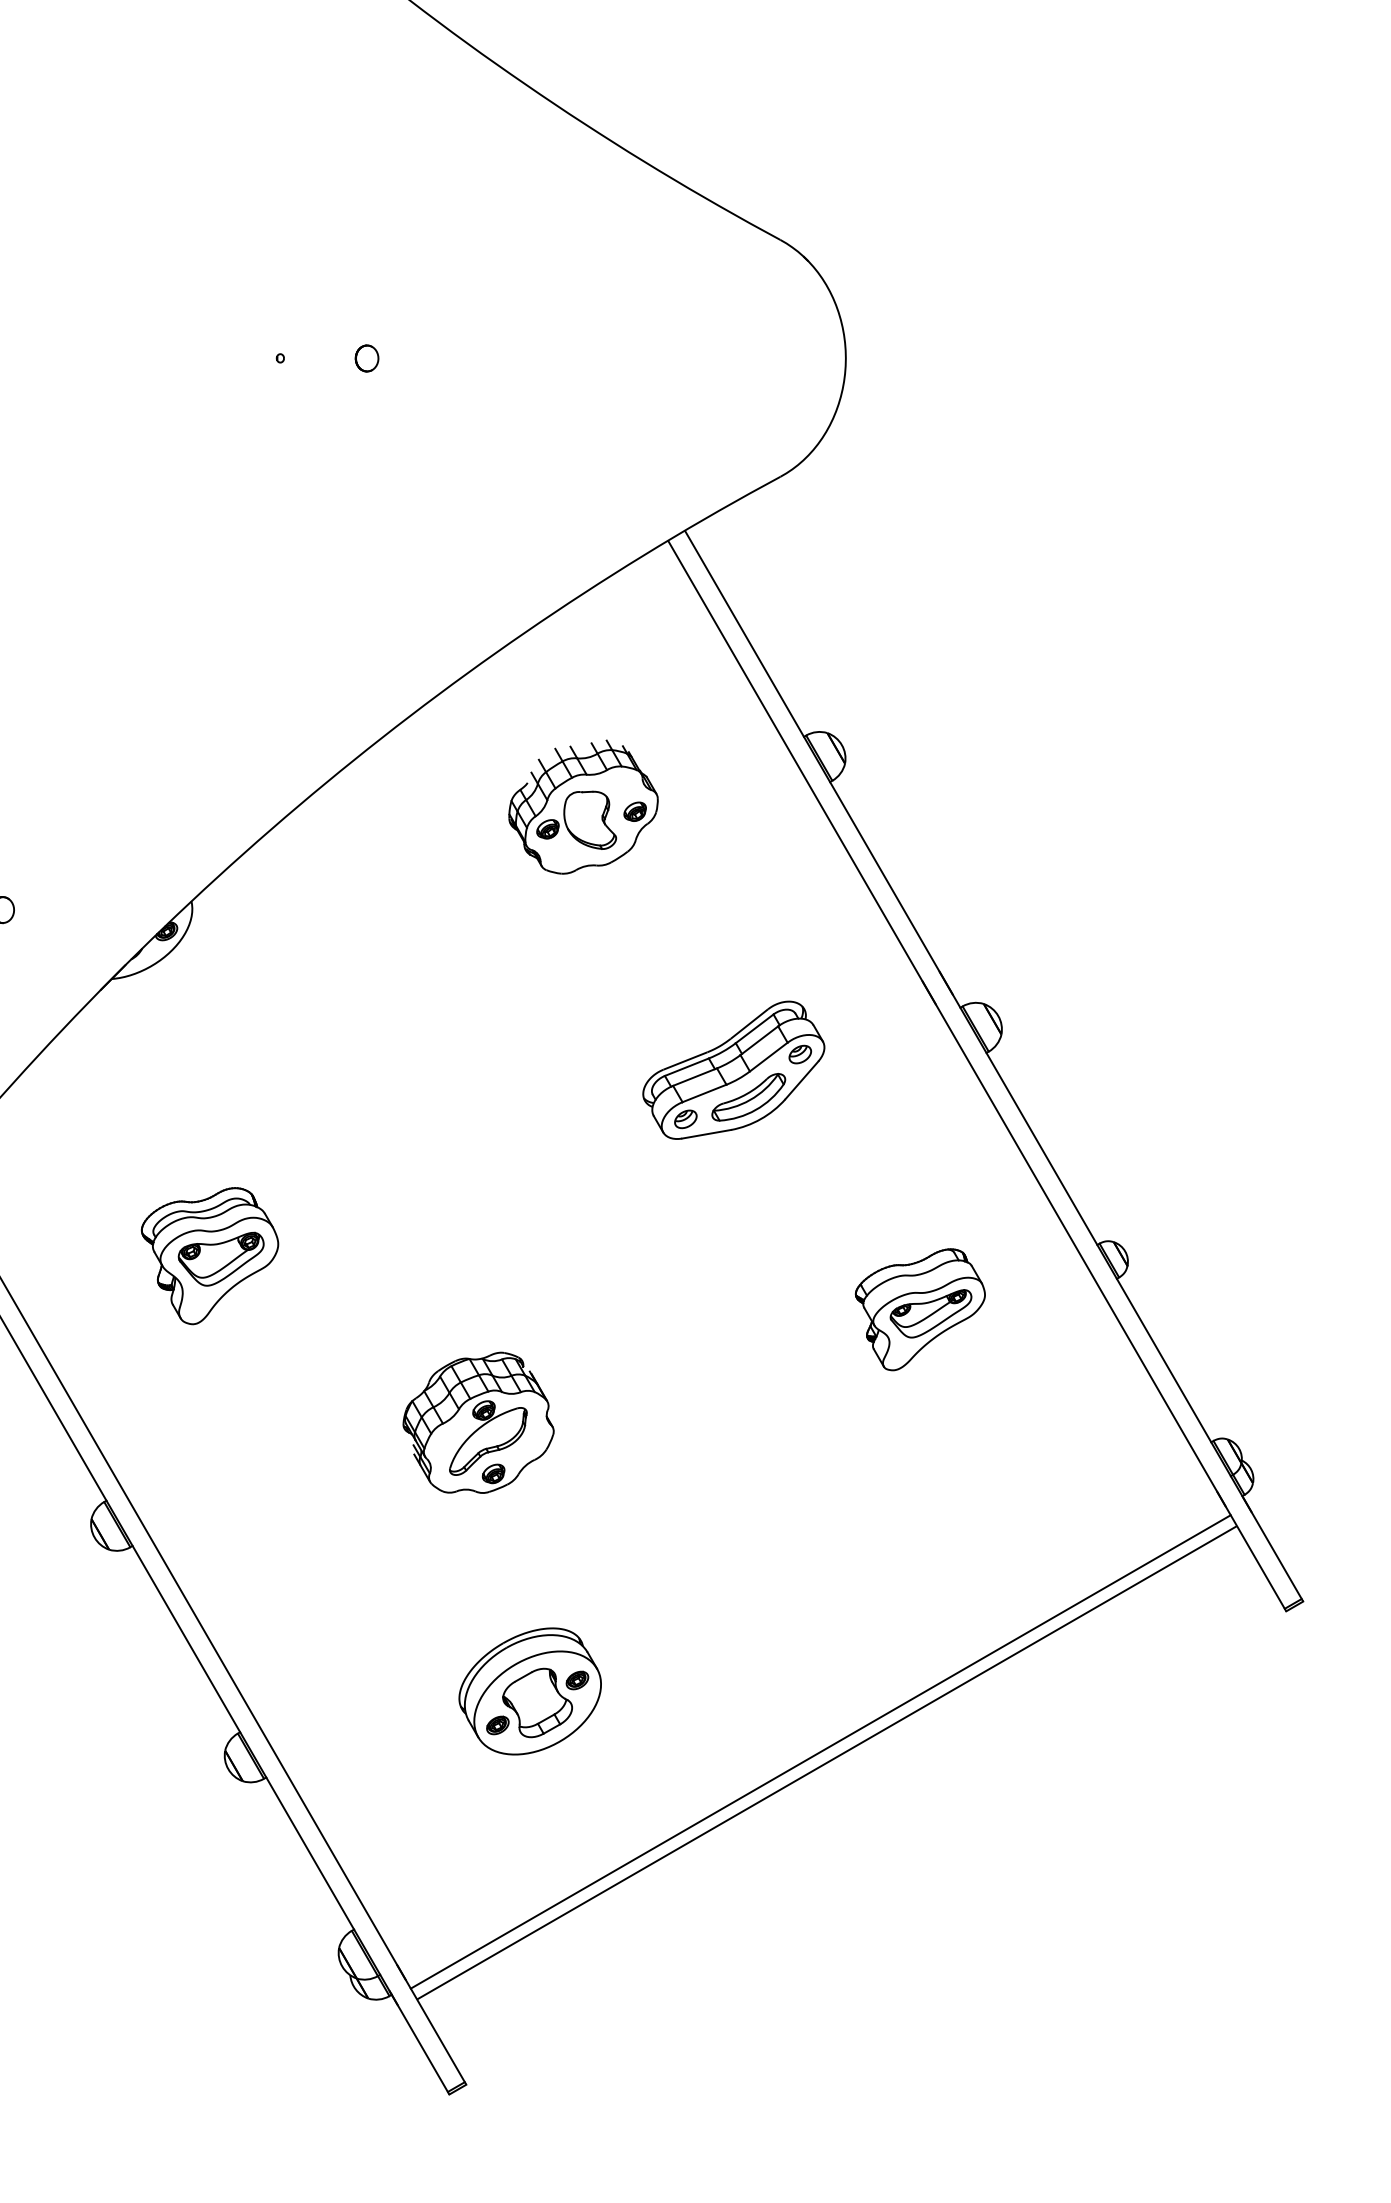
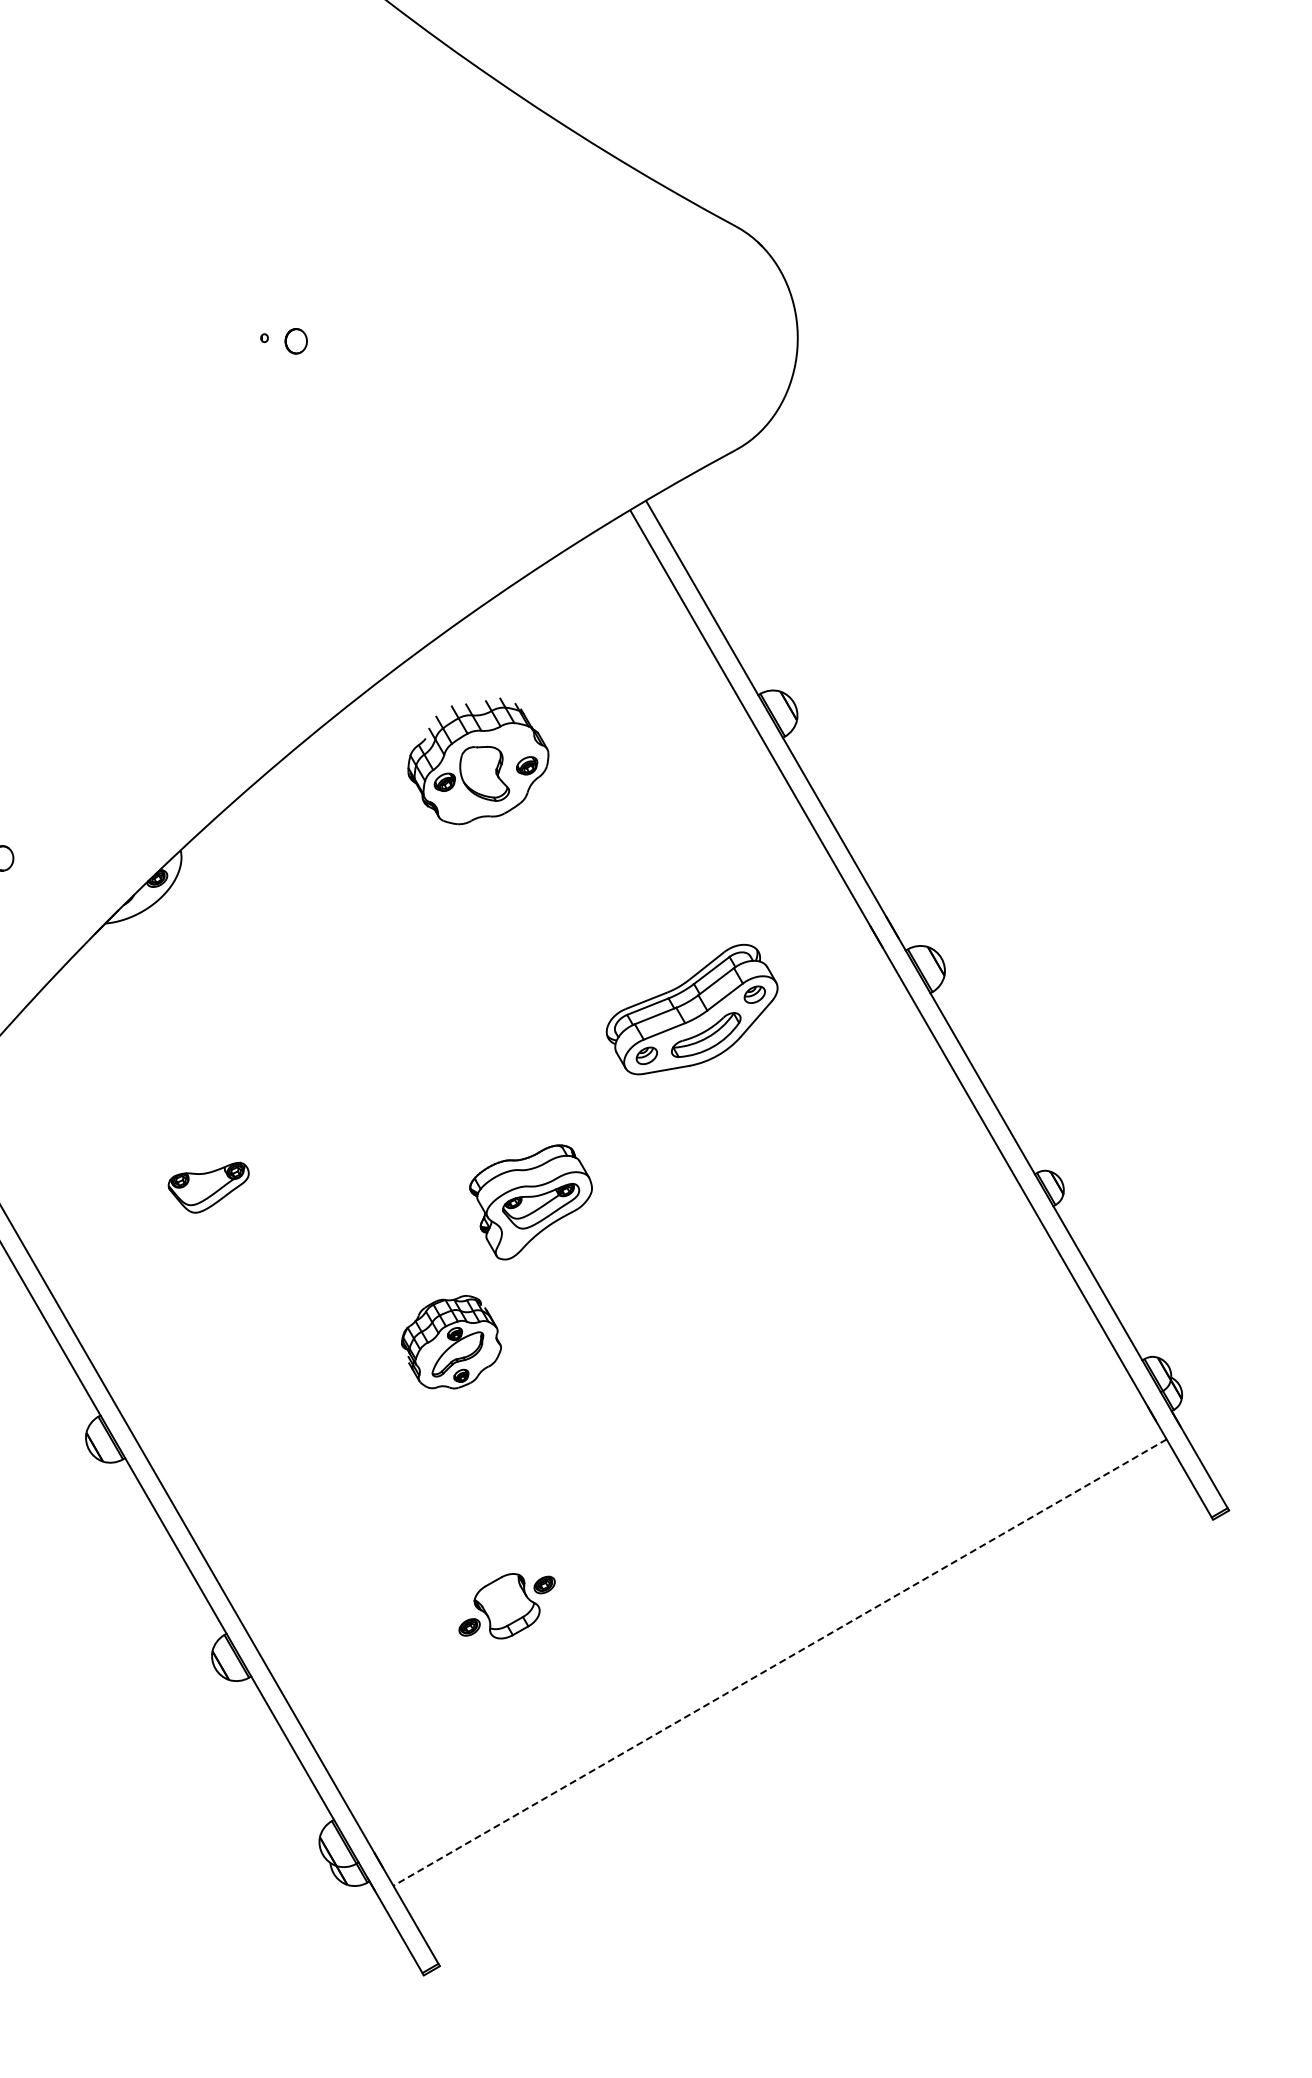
part: (366, 358) -> (295, 341), moved
part: (583, 807) -> (478, 761), moved
part: (210, 1255) -> (198, 1184), removed
part: (919, 1309) -> (530, 1202), moved
part: (478, 1423) -> (451, 1342), size x0.7
part: (529, 1691) -> (499, 1595), removed
line: (820, 1752) -> (773, 1652), removed
line: (826, 1763) -> (779, 1663), solid -> dashed

